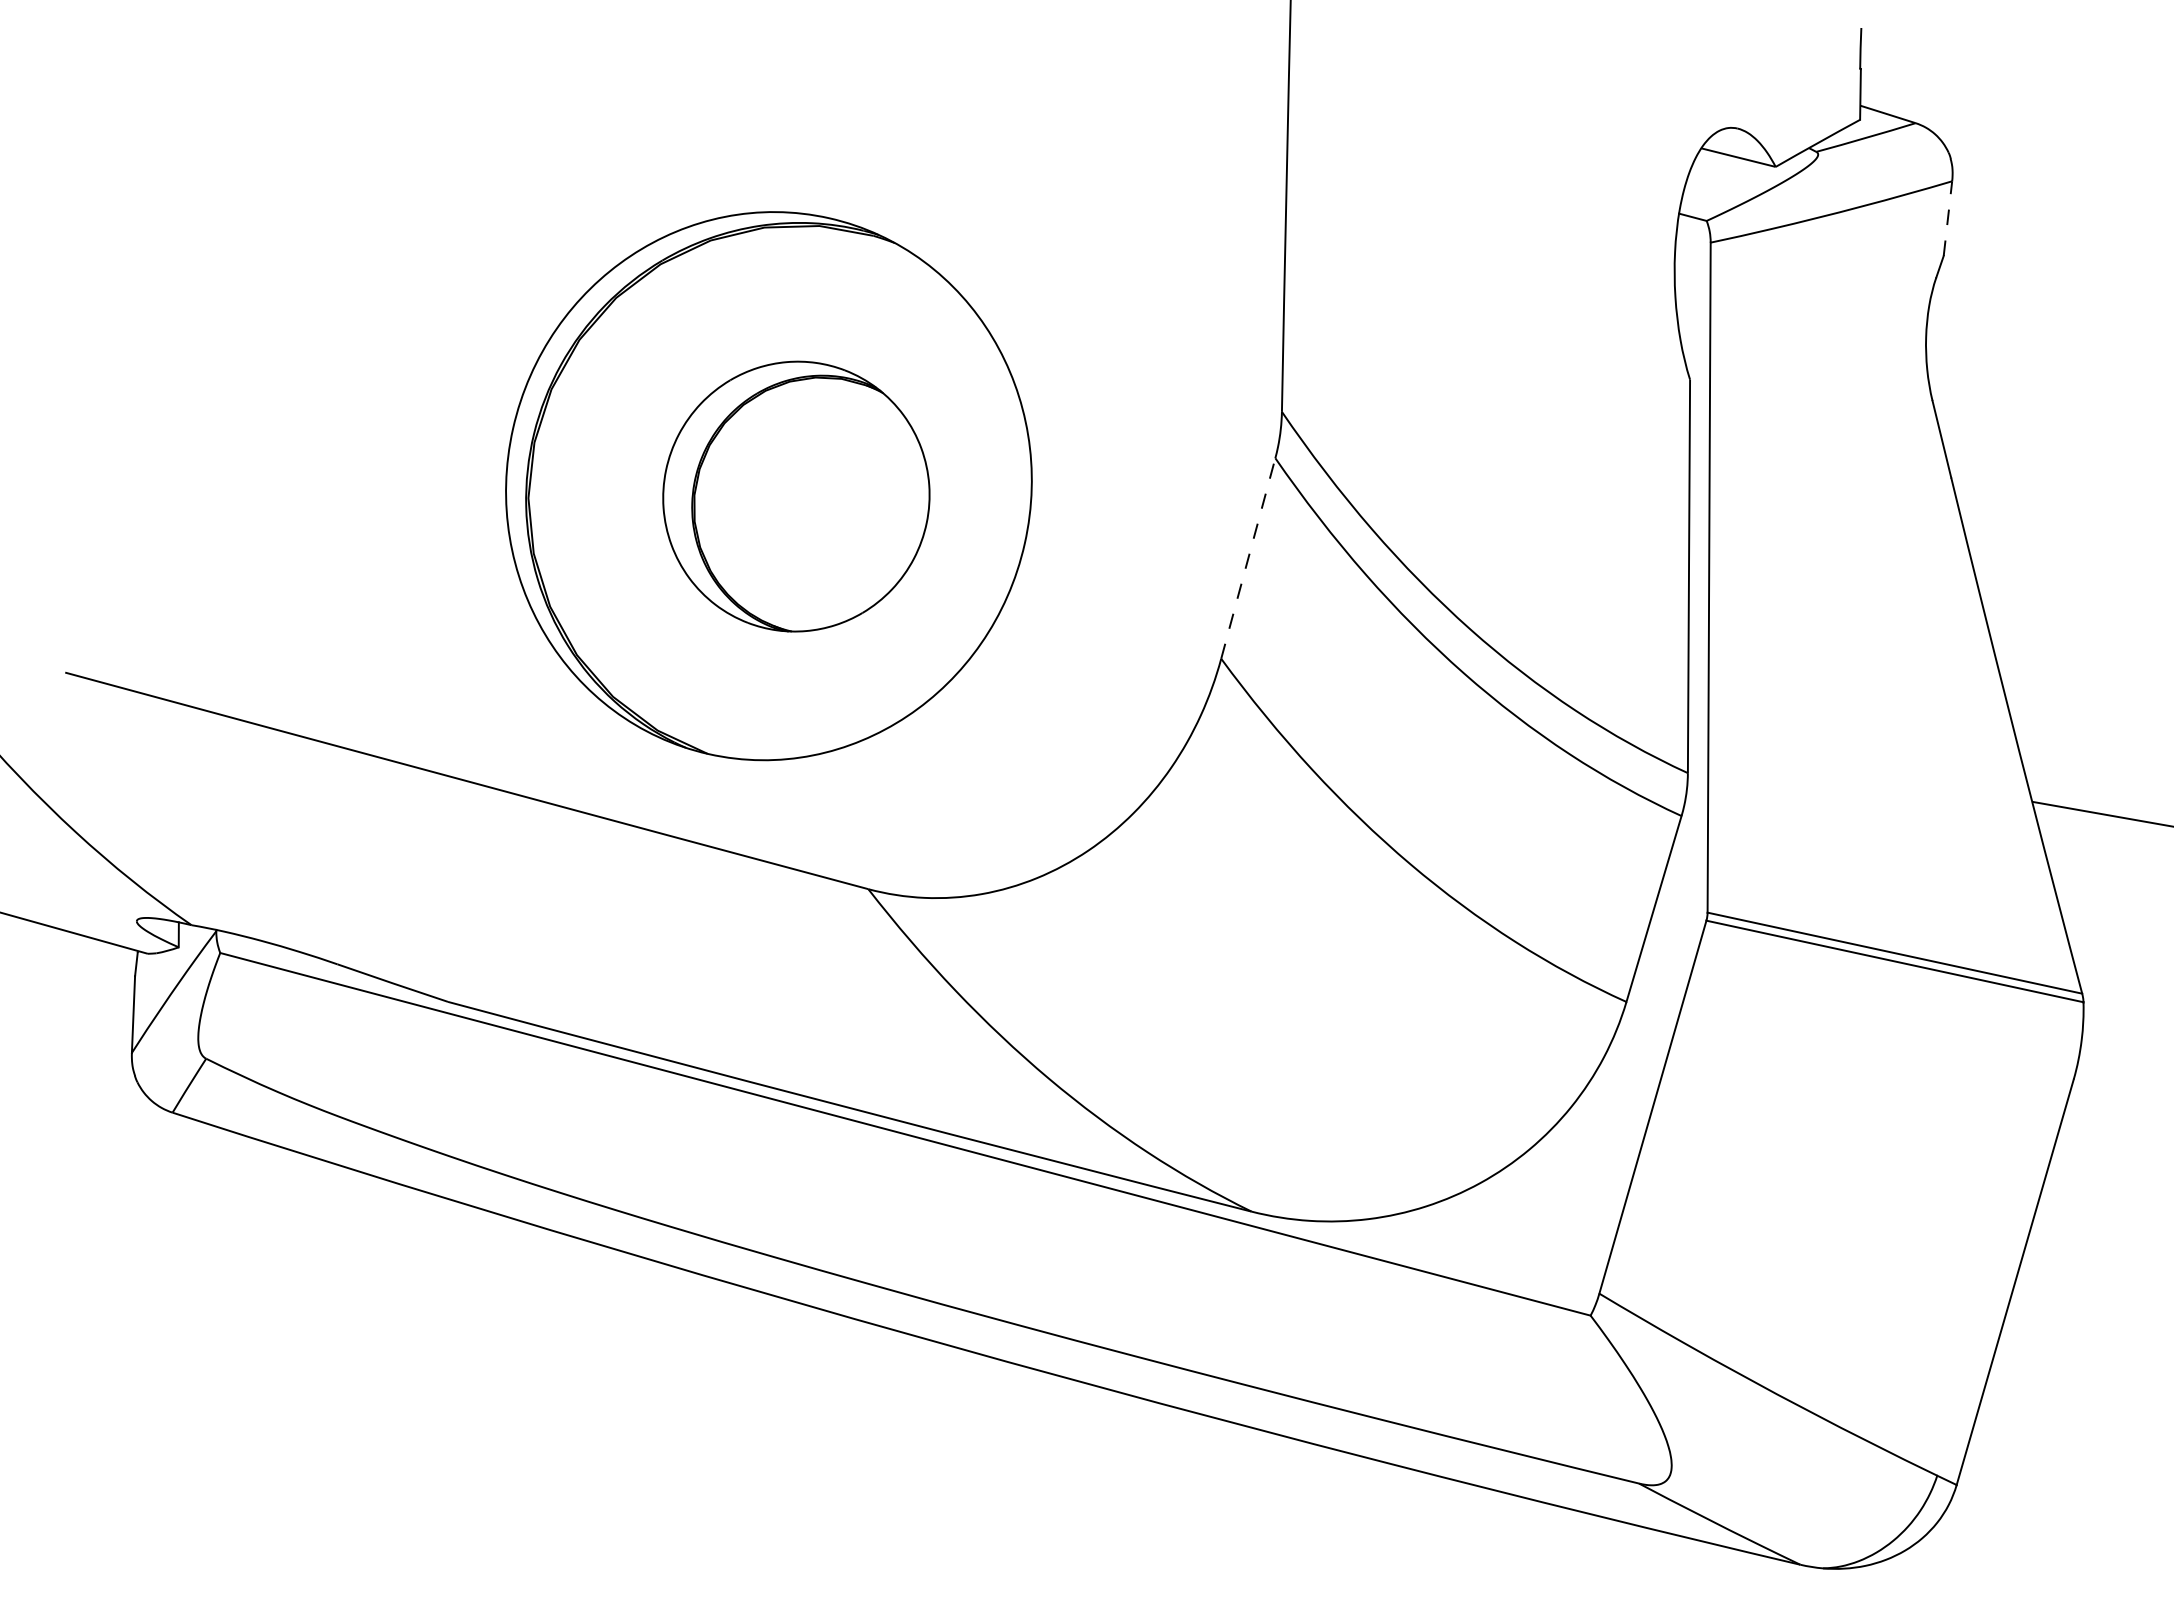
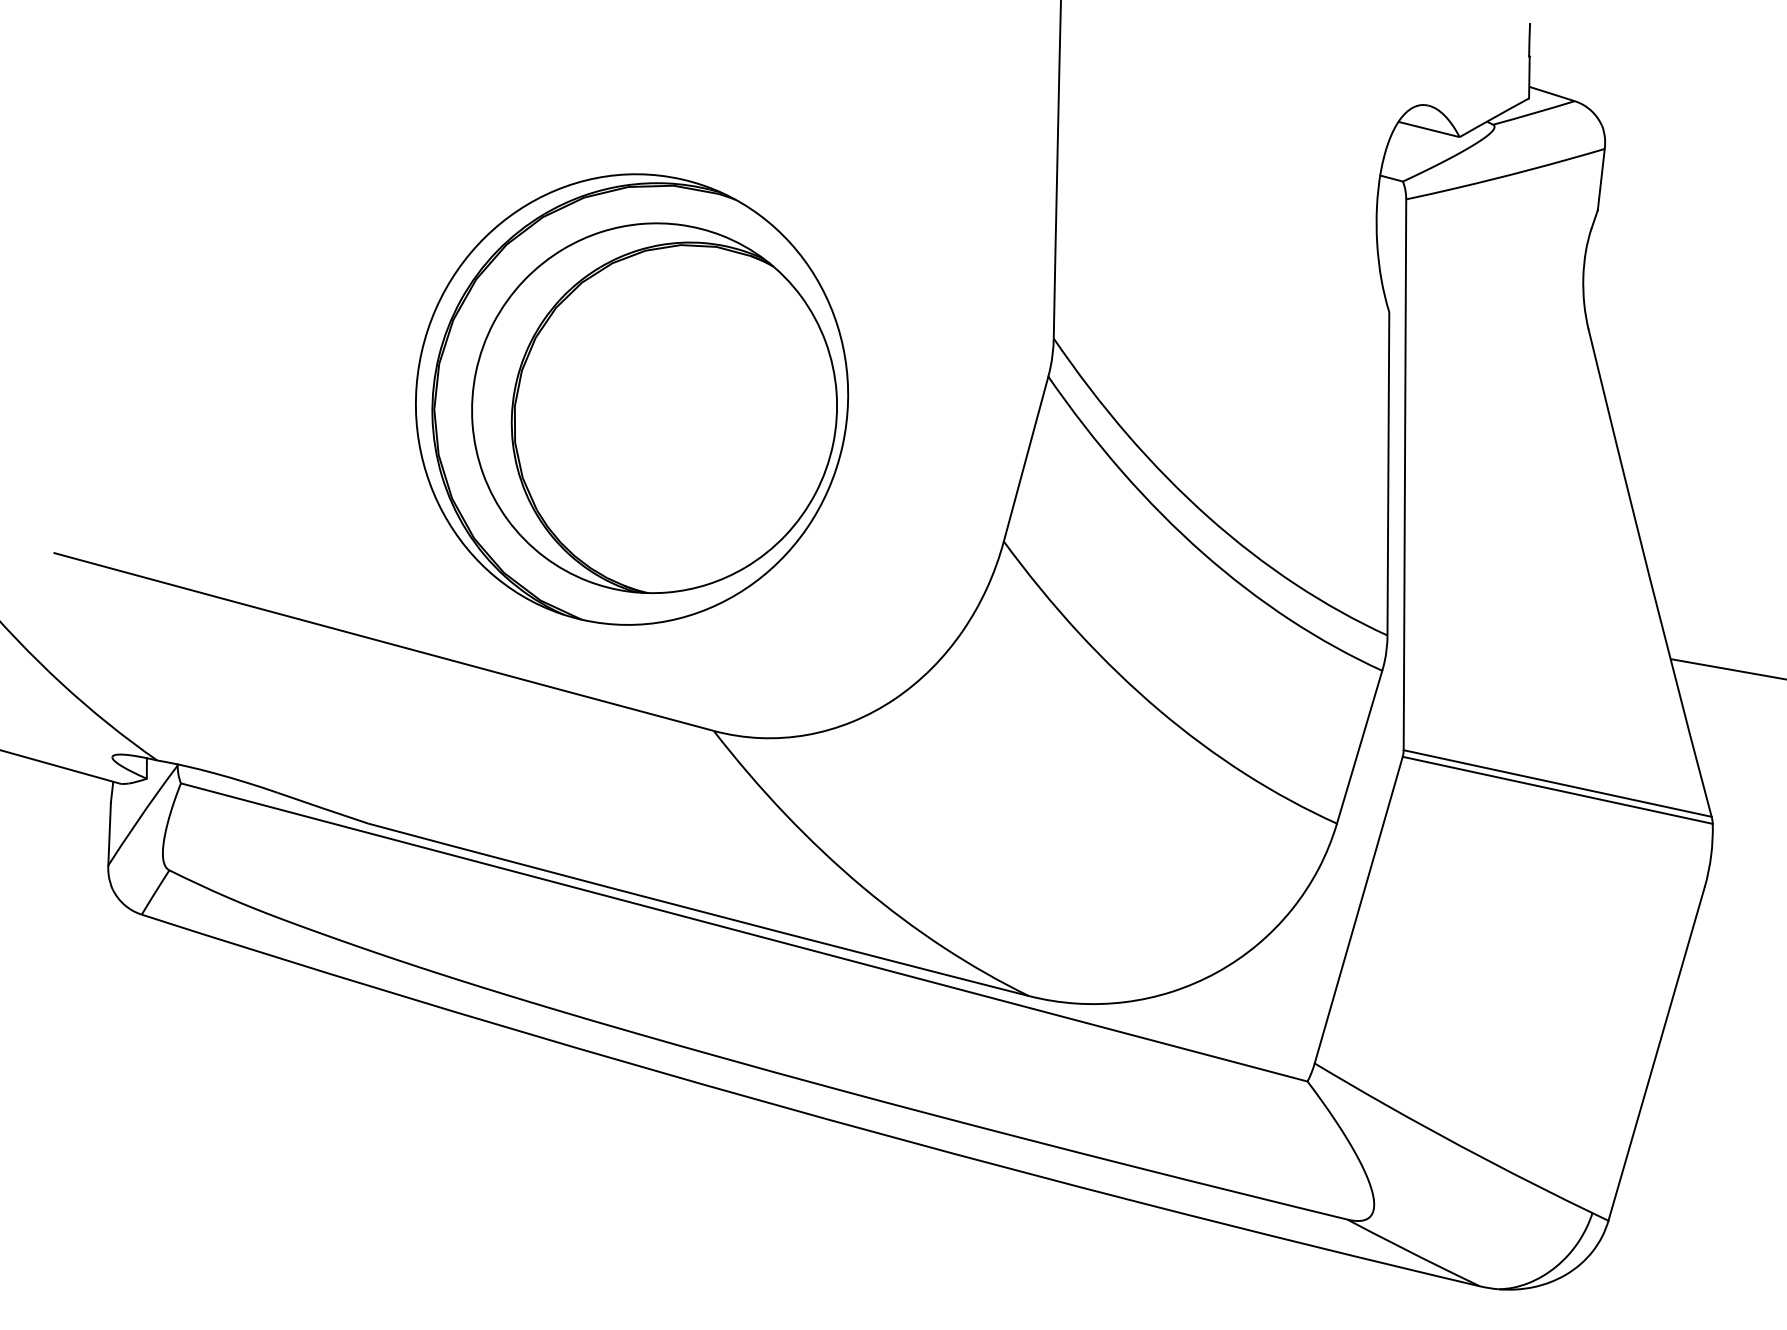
line: (1947, 218) -> (1600, 179), dashed -> solid
part: (796, 496) -> (654, 408), size x1.67
line: (1248, 558) -> (1026, 459), dashed -> solid

